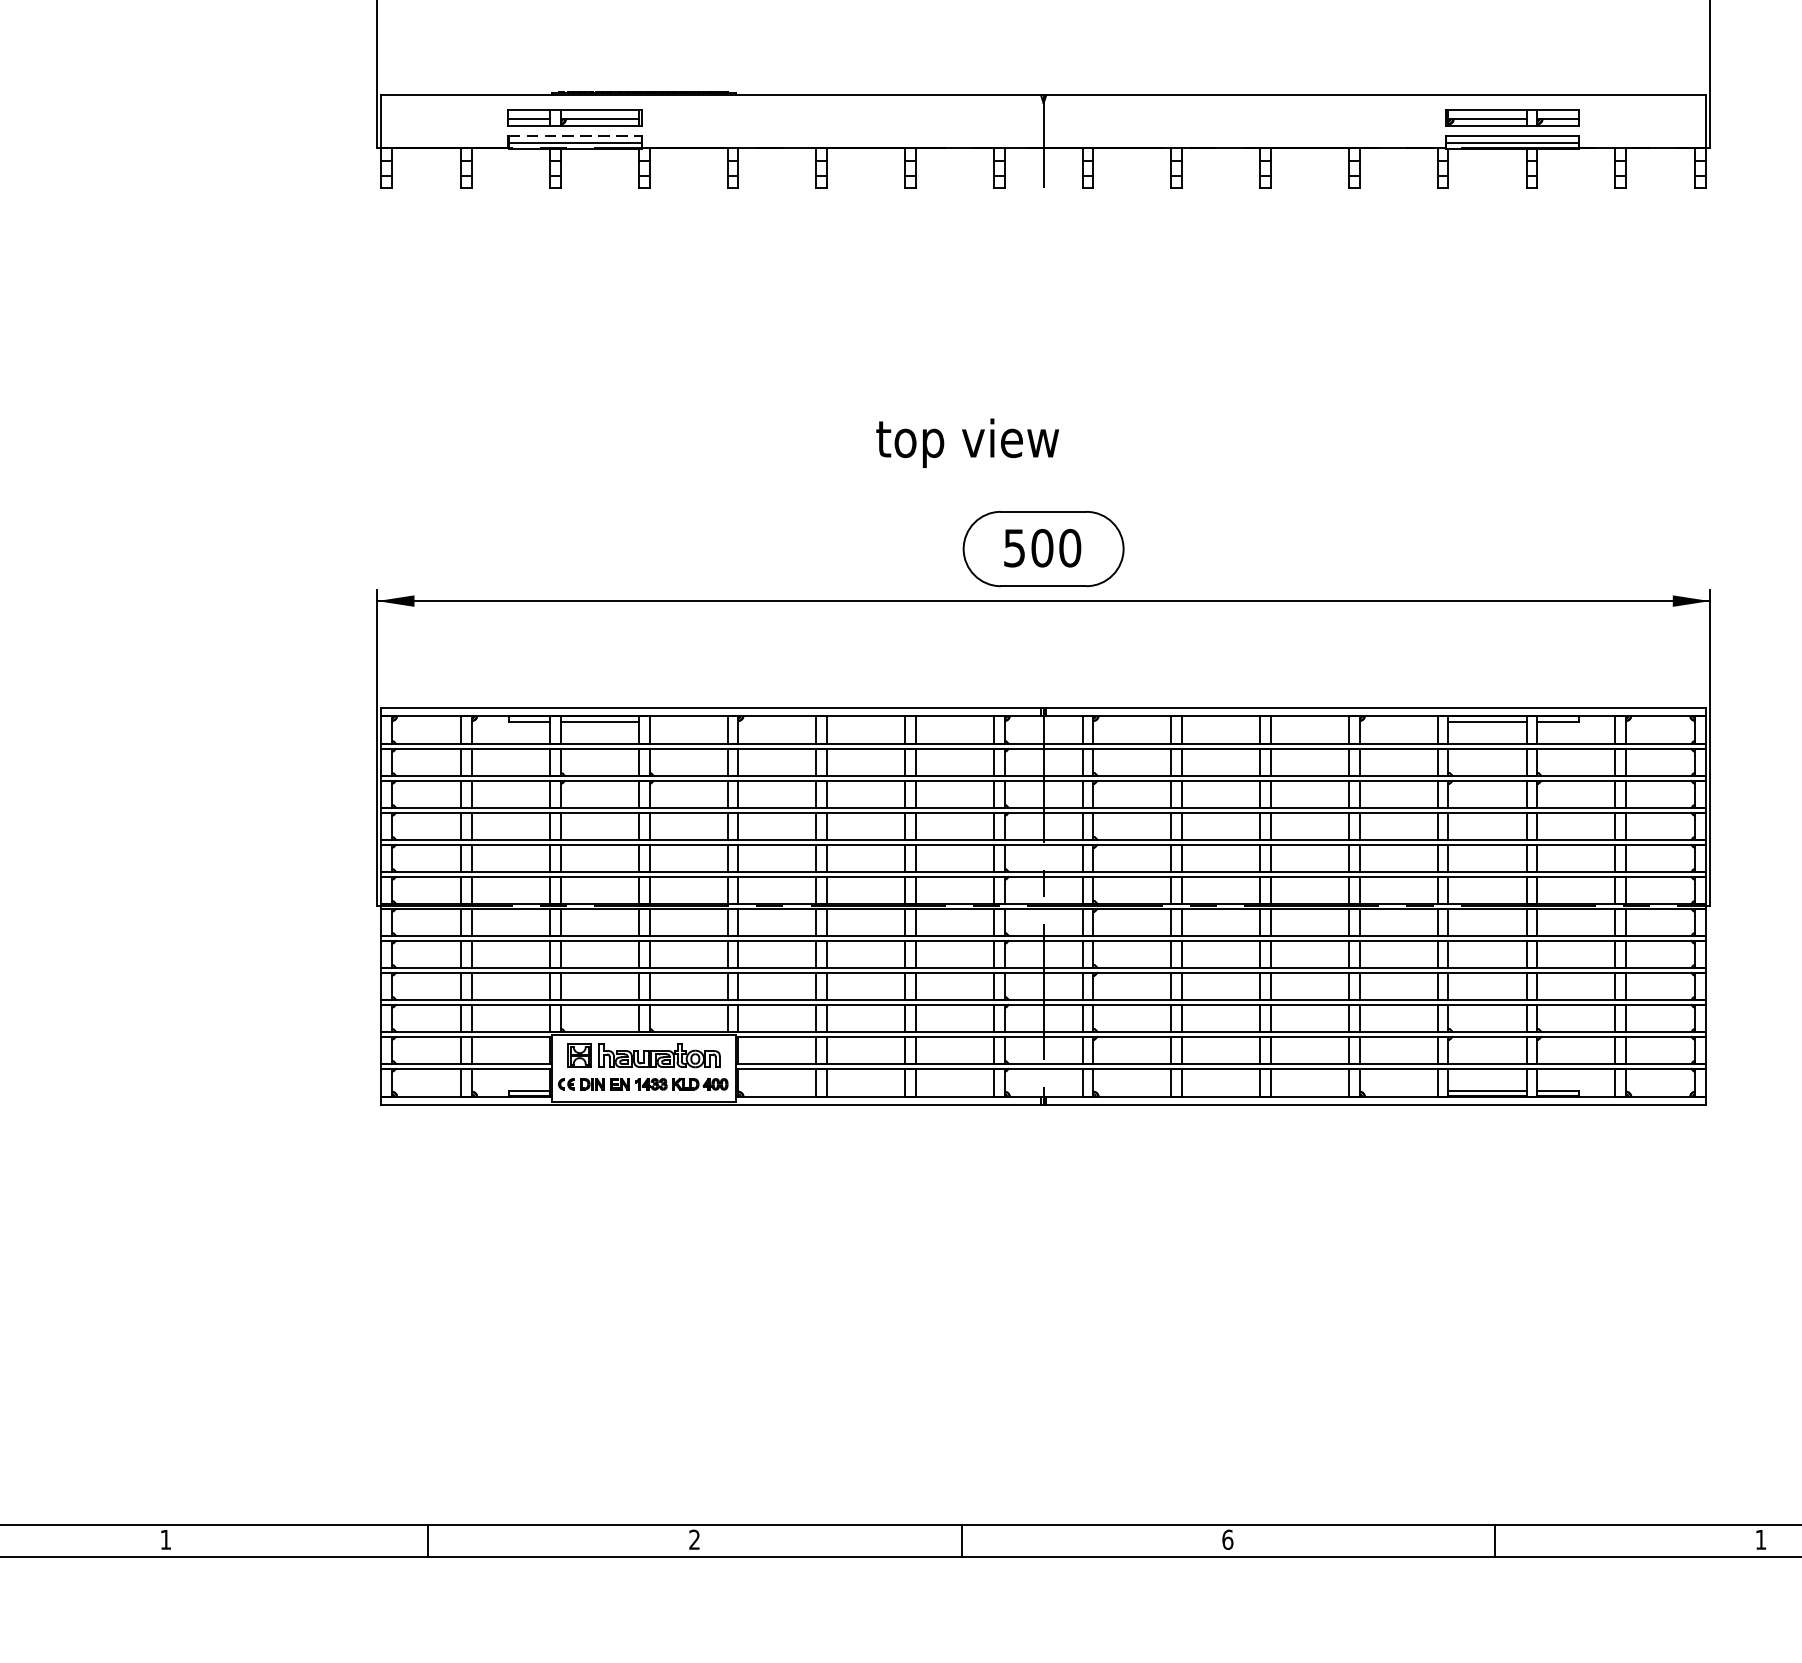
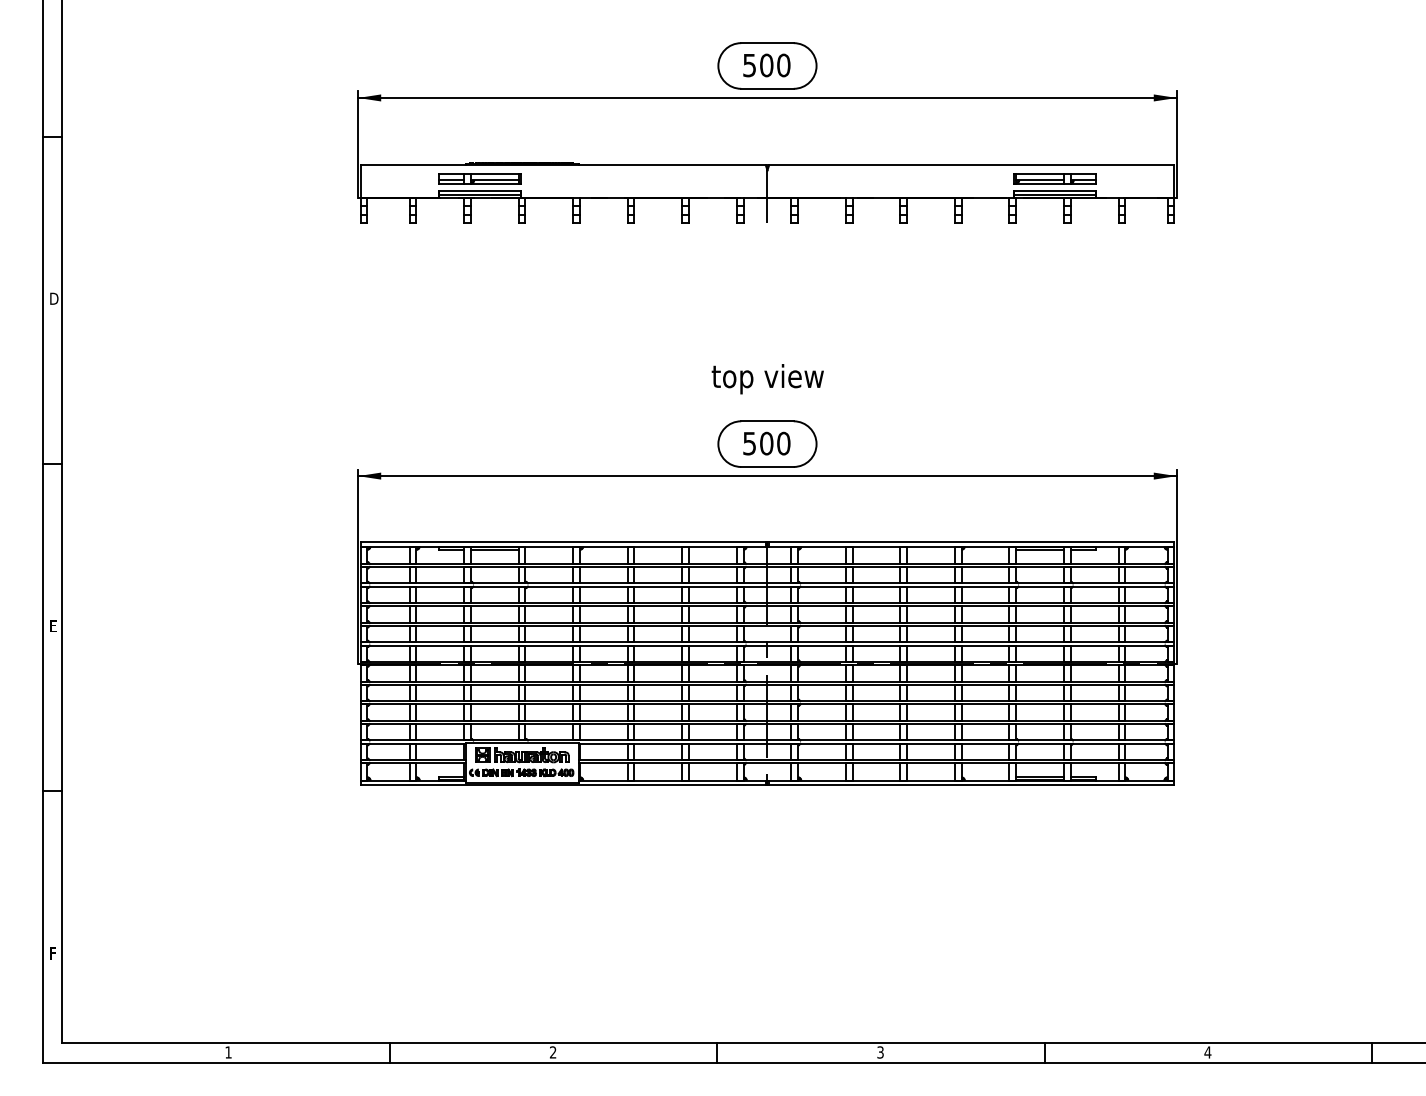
line: (574, 135) -> (479, 190), dashed -> solid
text: (967, 443) -> (767, 379), moved
text: (1227, 1539) -> (880, 1052), 6 -> 3
text: (1760, 1539) -> (1207, 1052), 1 -> 4

